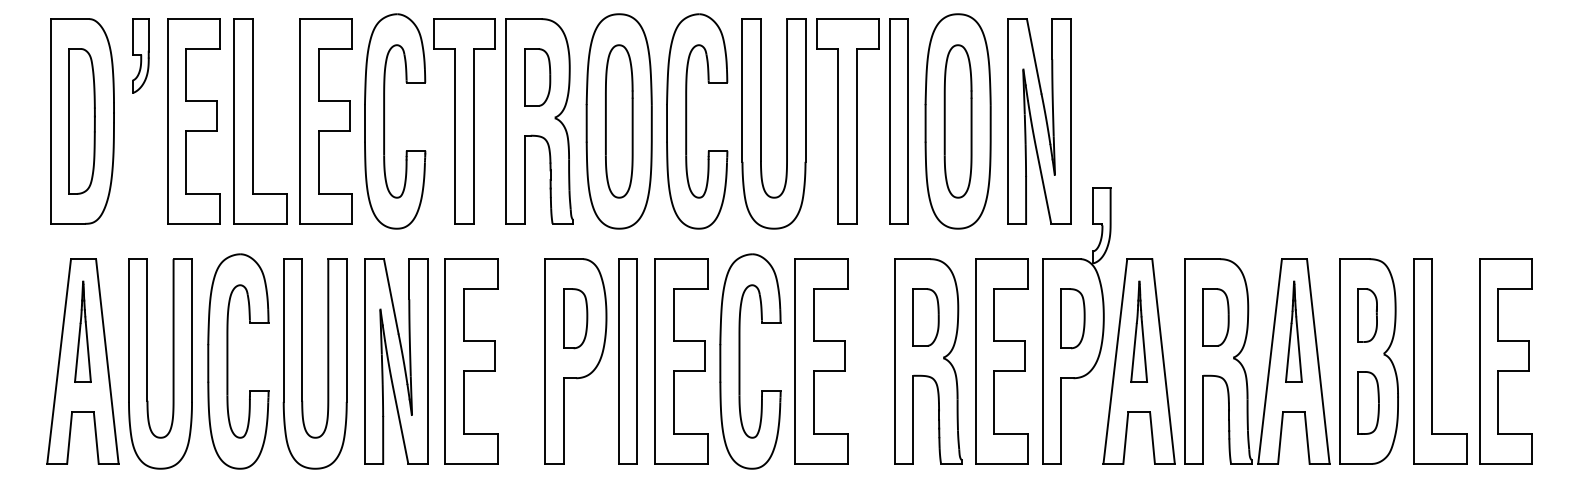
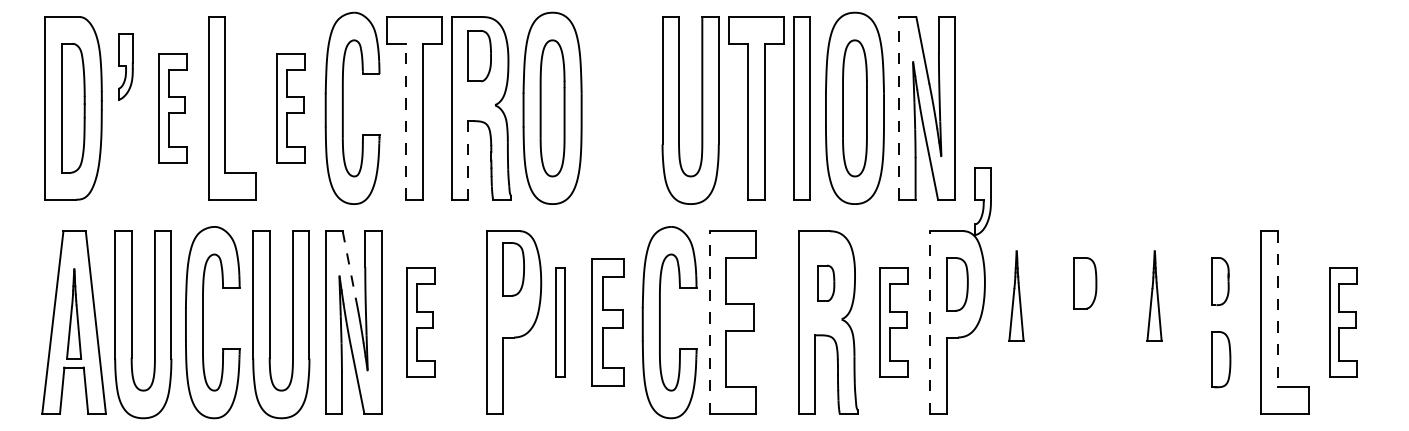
part: (140, 55) -> (125, 66), moved
part: (537, 77) -> (479, 56), moved
part: (687, 120) -> (613, 107), removed
line: (1008, 120) -> (899, 107), solid -> dashed
part: (193, 121) -> (172, 108), size x0.6
part: (325, 121) -> (290, 108), size x0.6
line: (455, 136) -> (406, 121), solid -> dashed
line: (524, 179) -> (468, 160), solid -> dashed
line: (391, 296) -> (349, 264), solid -> dashed
part: (926, 317) -> (826, 283), size x0.7
part: (575, 318) -> (513, 269), moved
part: (83, 331) -> (74, 313), moved
line: (1431, 346) -> (1277, 309), solid -> dashed
part: (471, 361) -> (420, 322), size x0.6
part: (628, 361) -> (560, 322), size x0.6
part: (680, 361) -> (607, 322), size x0.7
line: (795, 361) -> (709, 322), solid -> dashed
part: (1001, 361) -> (893, 322), size x0.6
line: (1042, 361) -> (930, 322), solid -> dashed
part: (1505, 361) -> (1343, 322), size x0.6
part: (1244, 367) -> (1110, 327), removed

